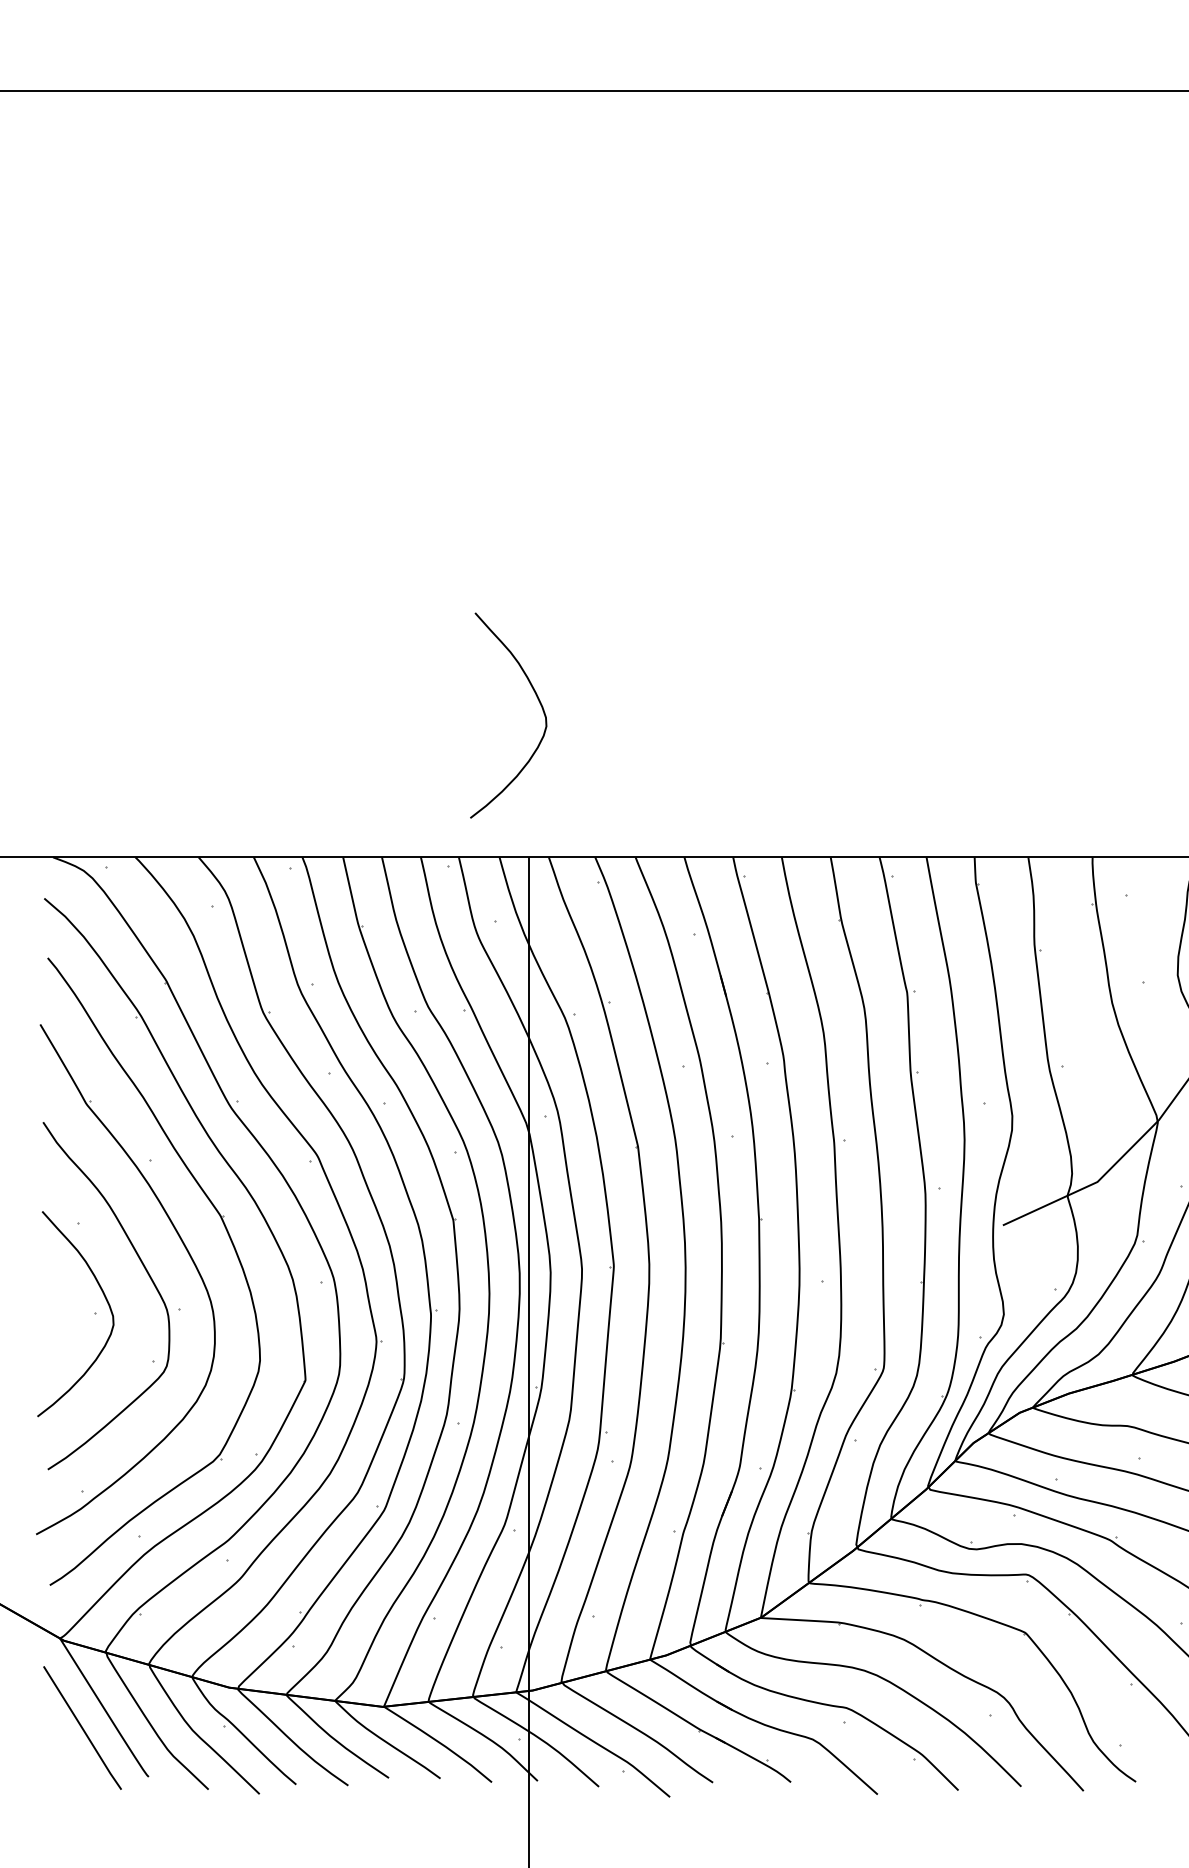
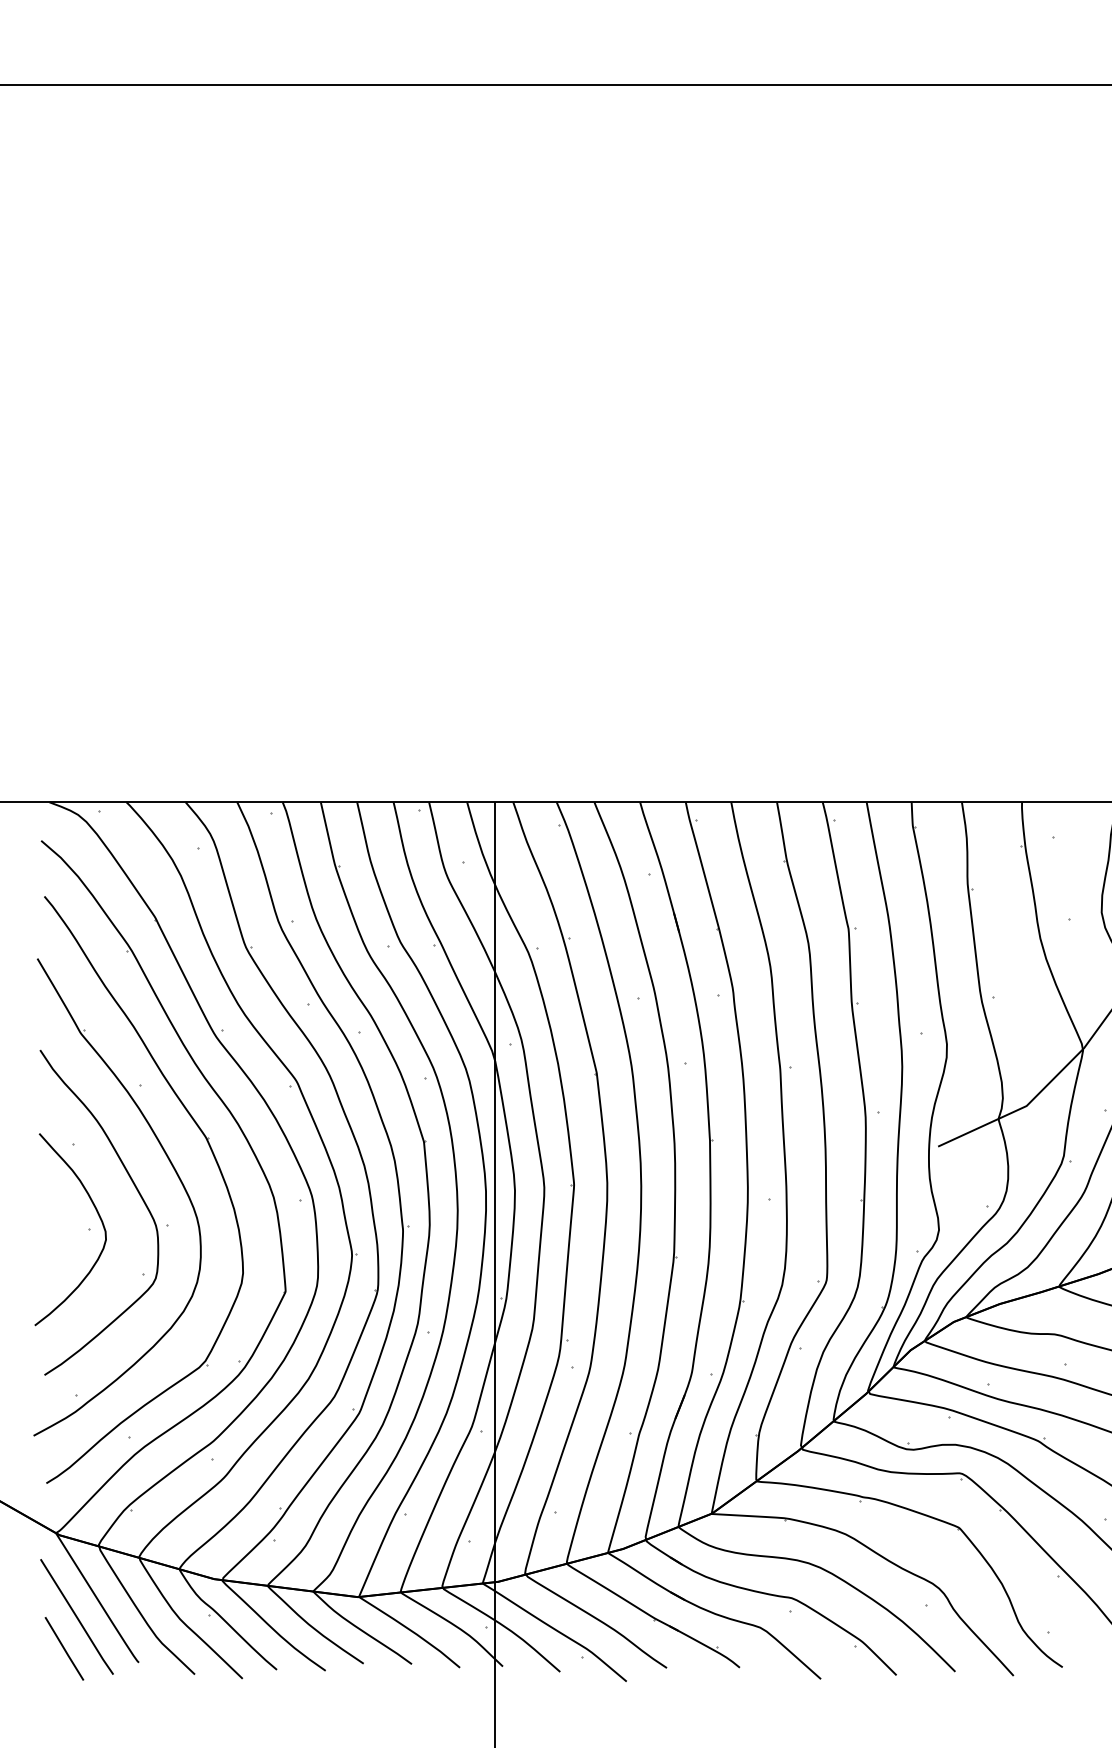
curve: (538, 701) -> (503, 656), removed
line: (69, 1761) -> (64, 1648), added

